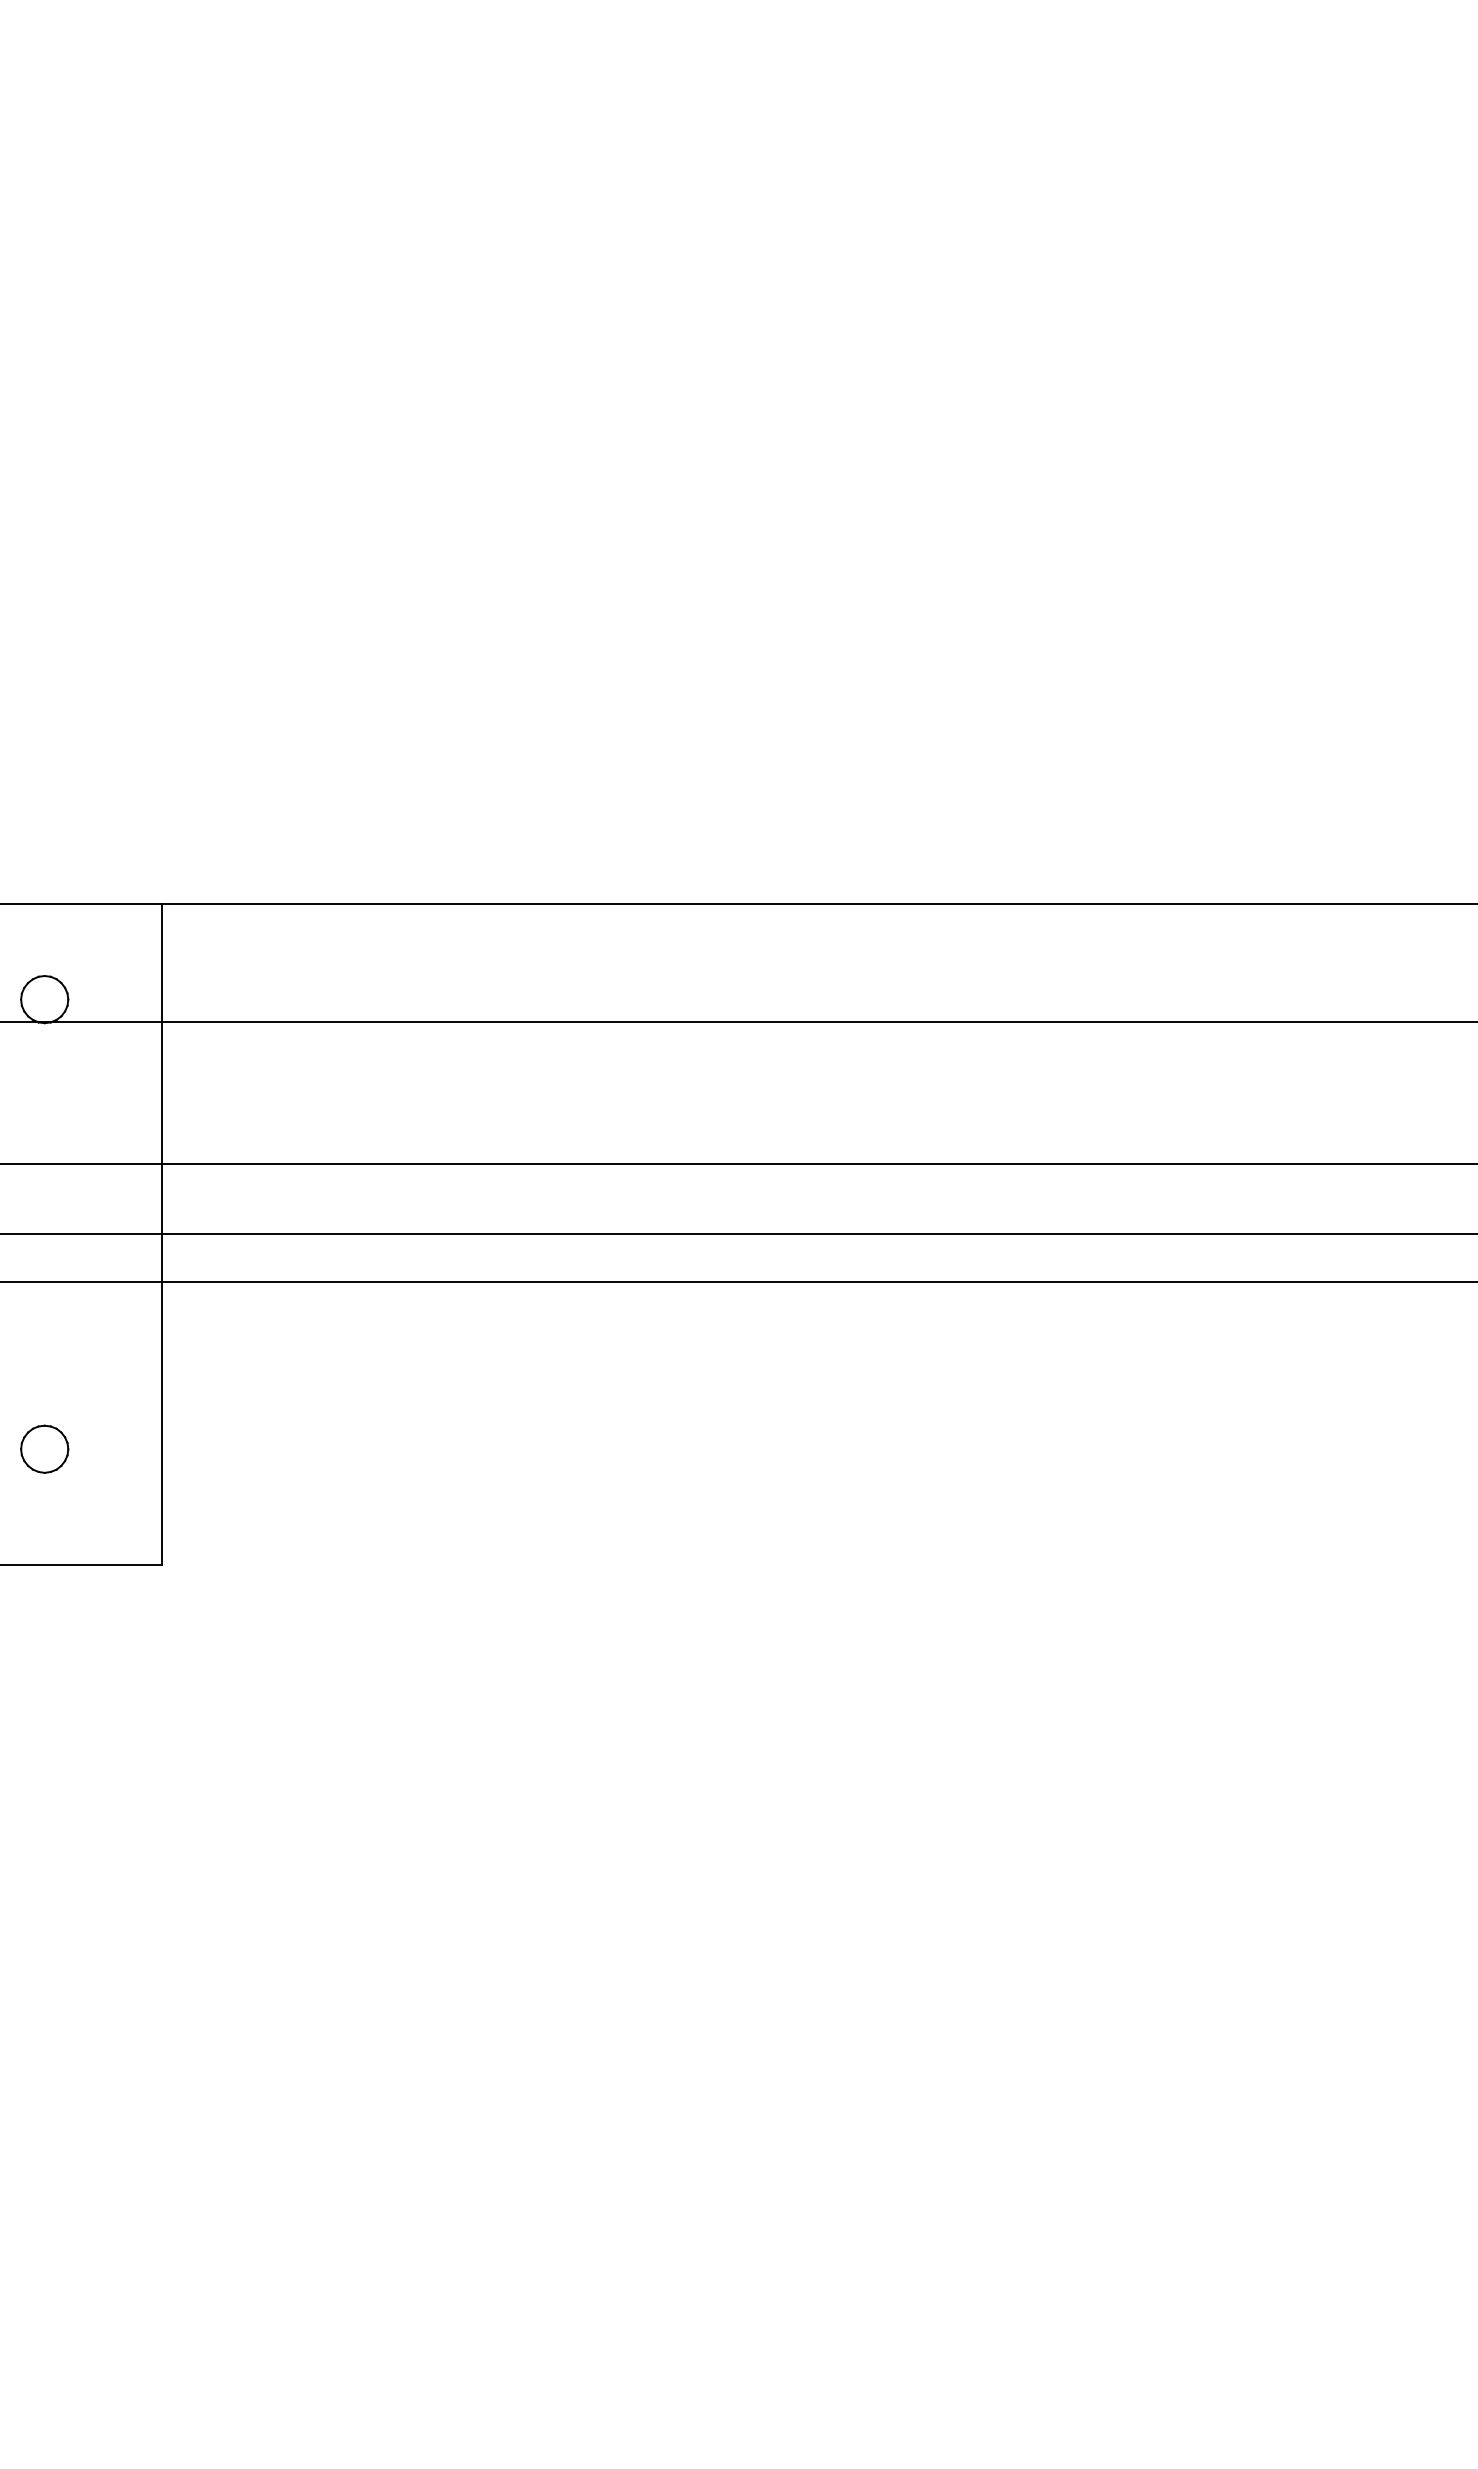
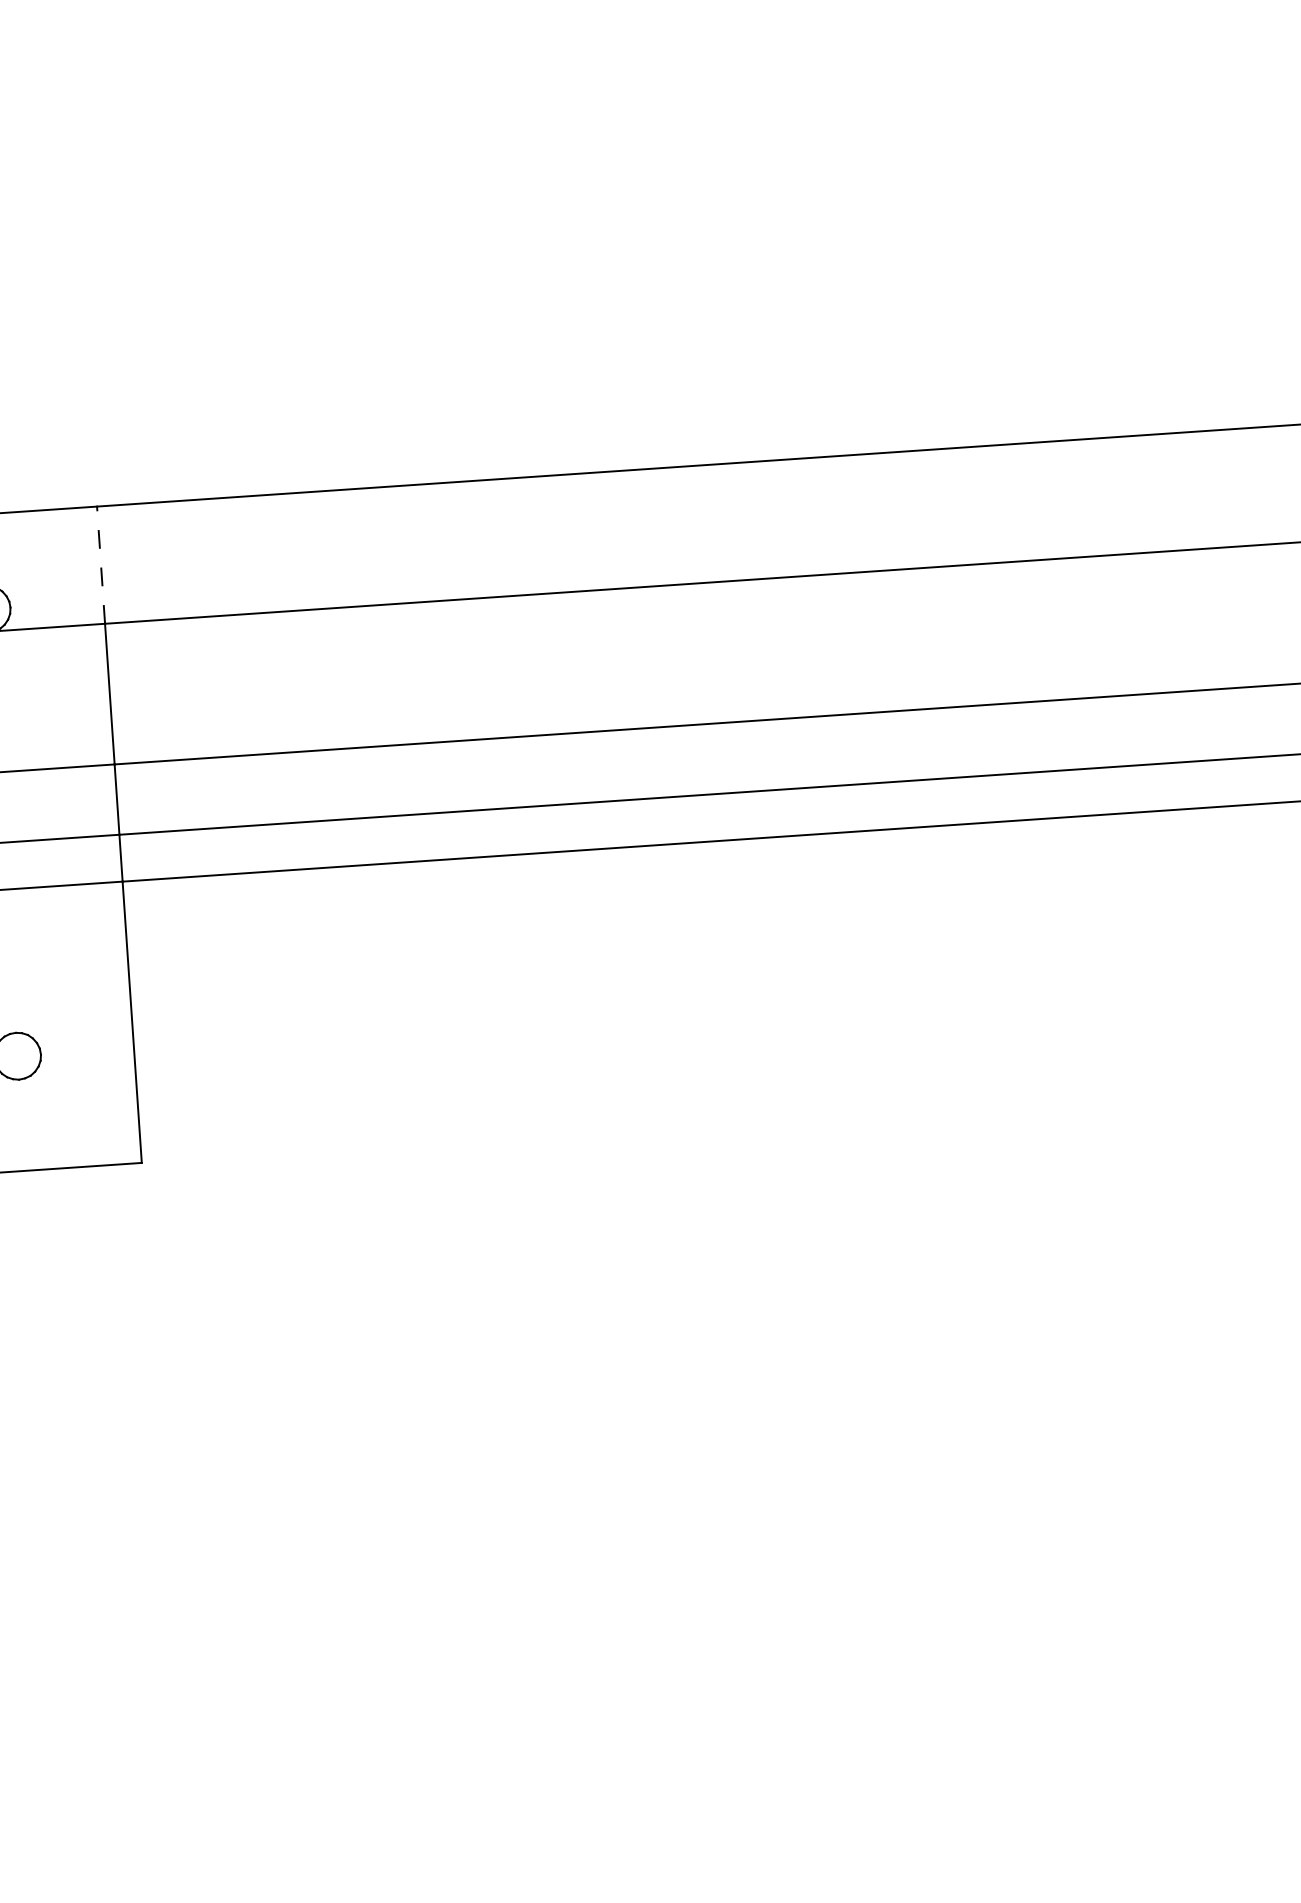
line: (161, 963) -> (100, 565), solid -> dashed

